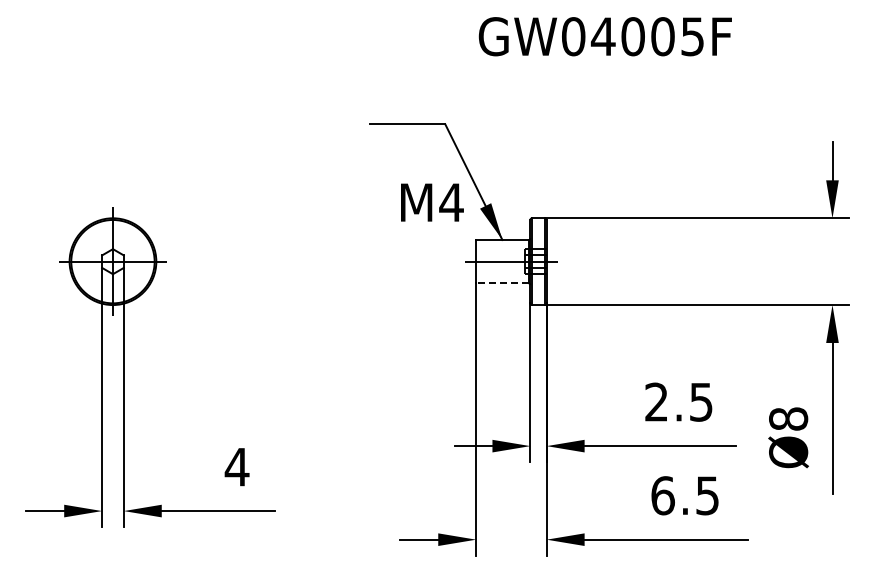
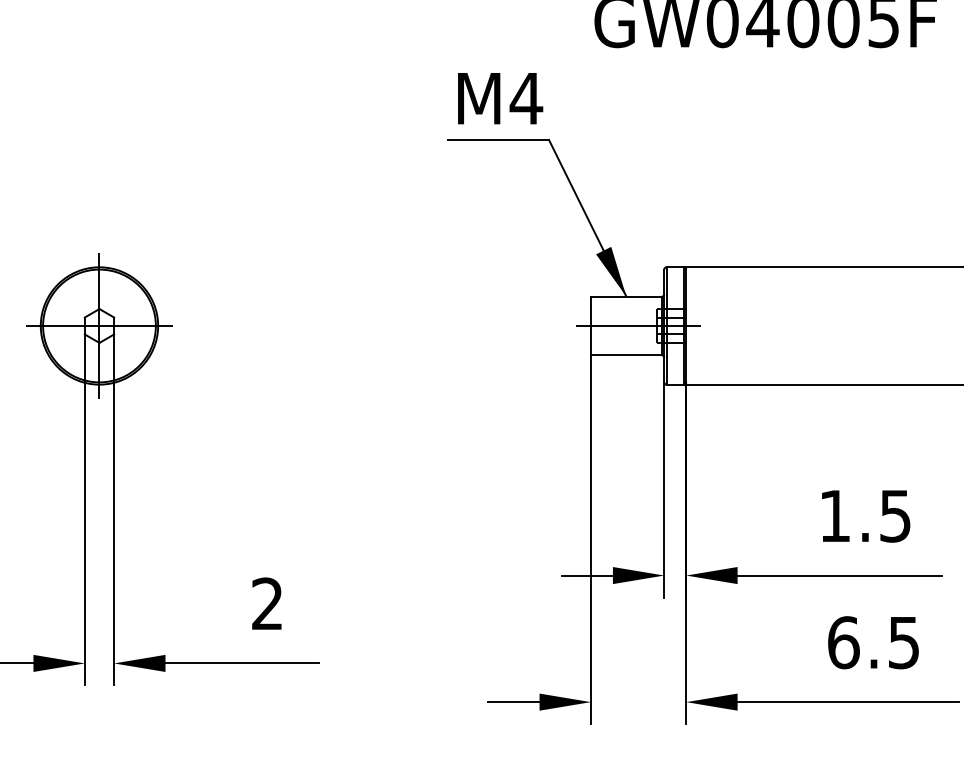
text: (432, 202) -> (500, 98), moved
line: (501, 283) -> (625, 355), dashed -> solid
text: (656, 401) -> (834, 515), 2.5 -> 1.5
text: (236, 466) -> (266, 603), 4 -> 2

